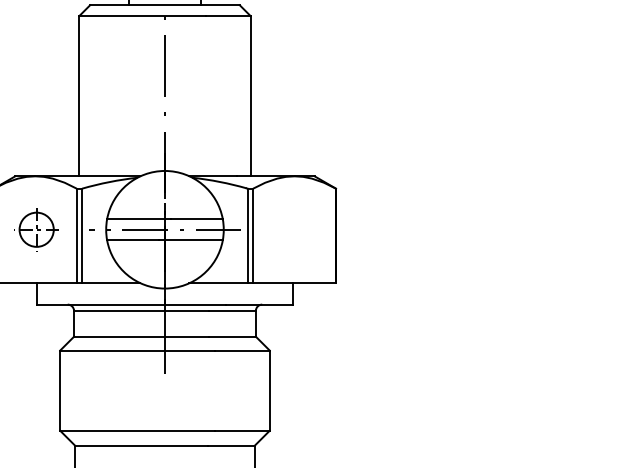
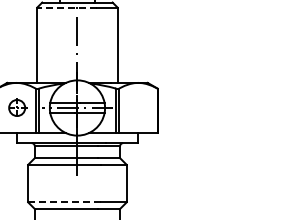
line: (141, 15) -> (66, 7), solid -> dashed
line: (137, 430) -> (64, 202), solid -> dashed

